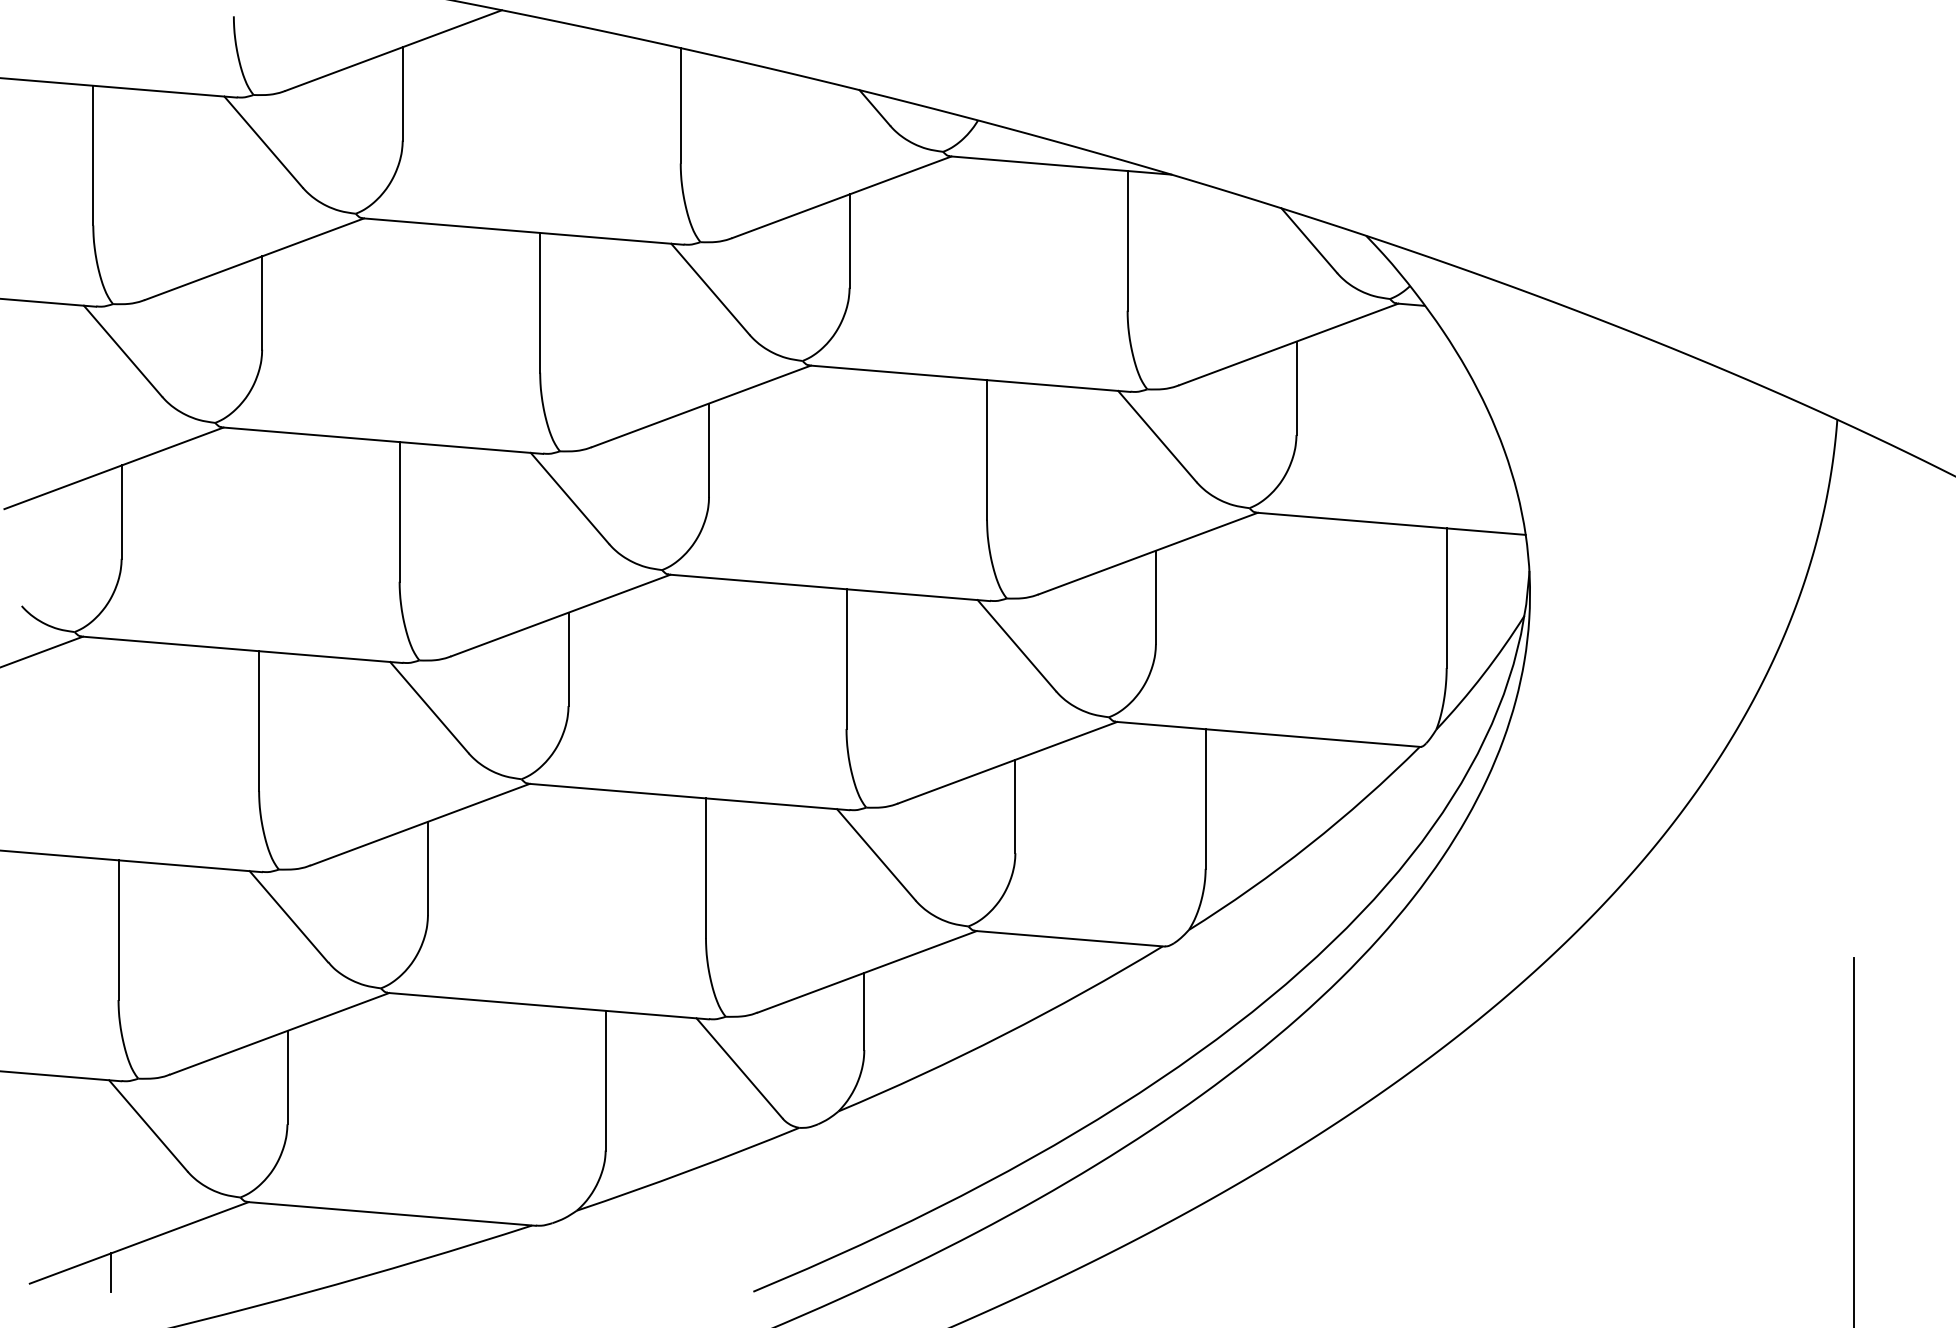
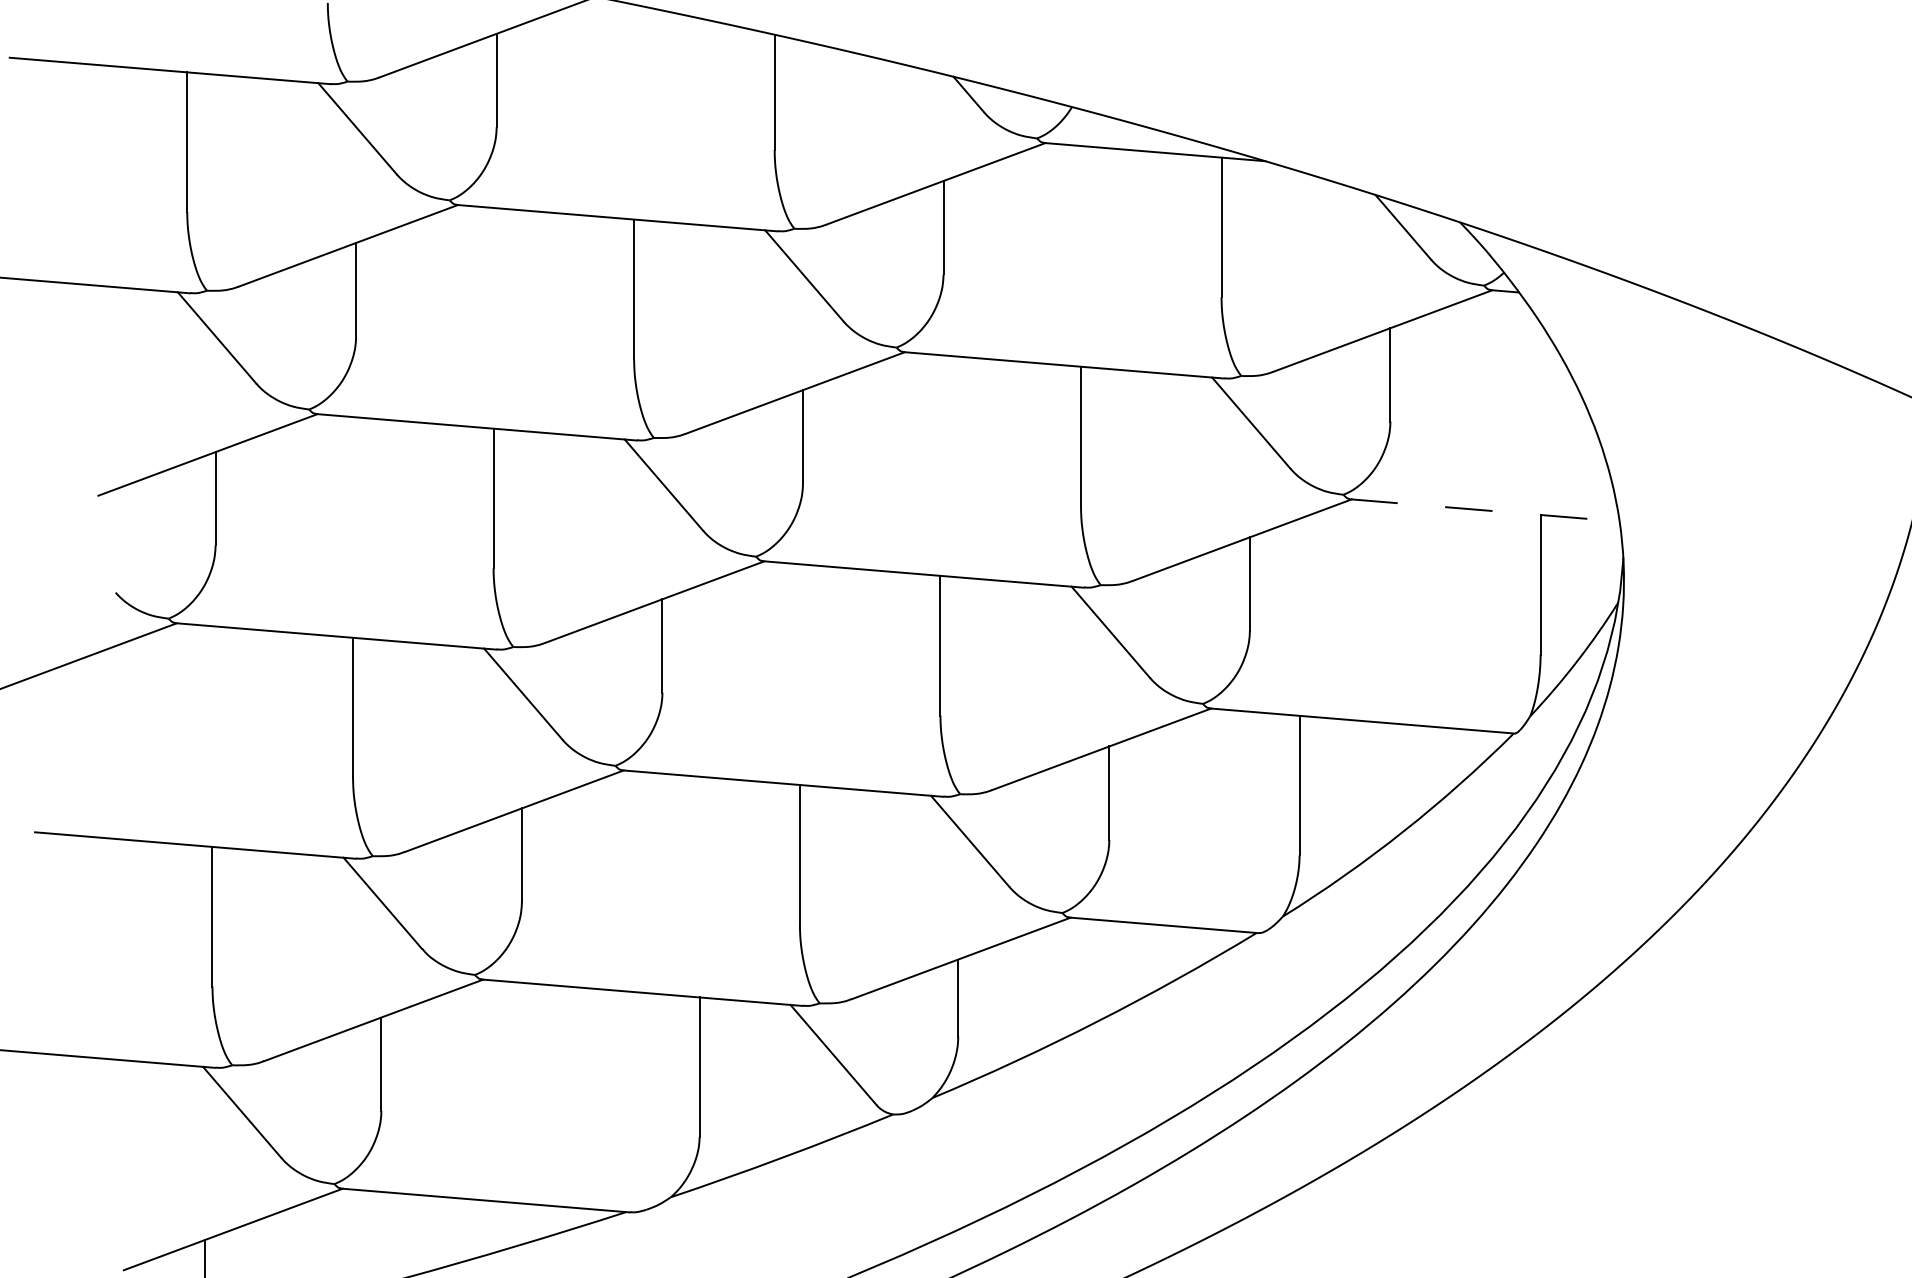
line: (1391, 523) -> (1485, 510), solid -> dashed

